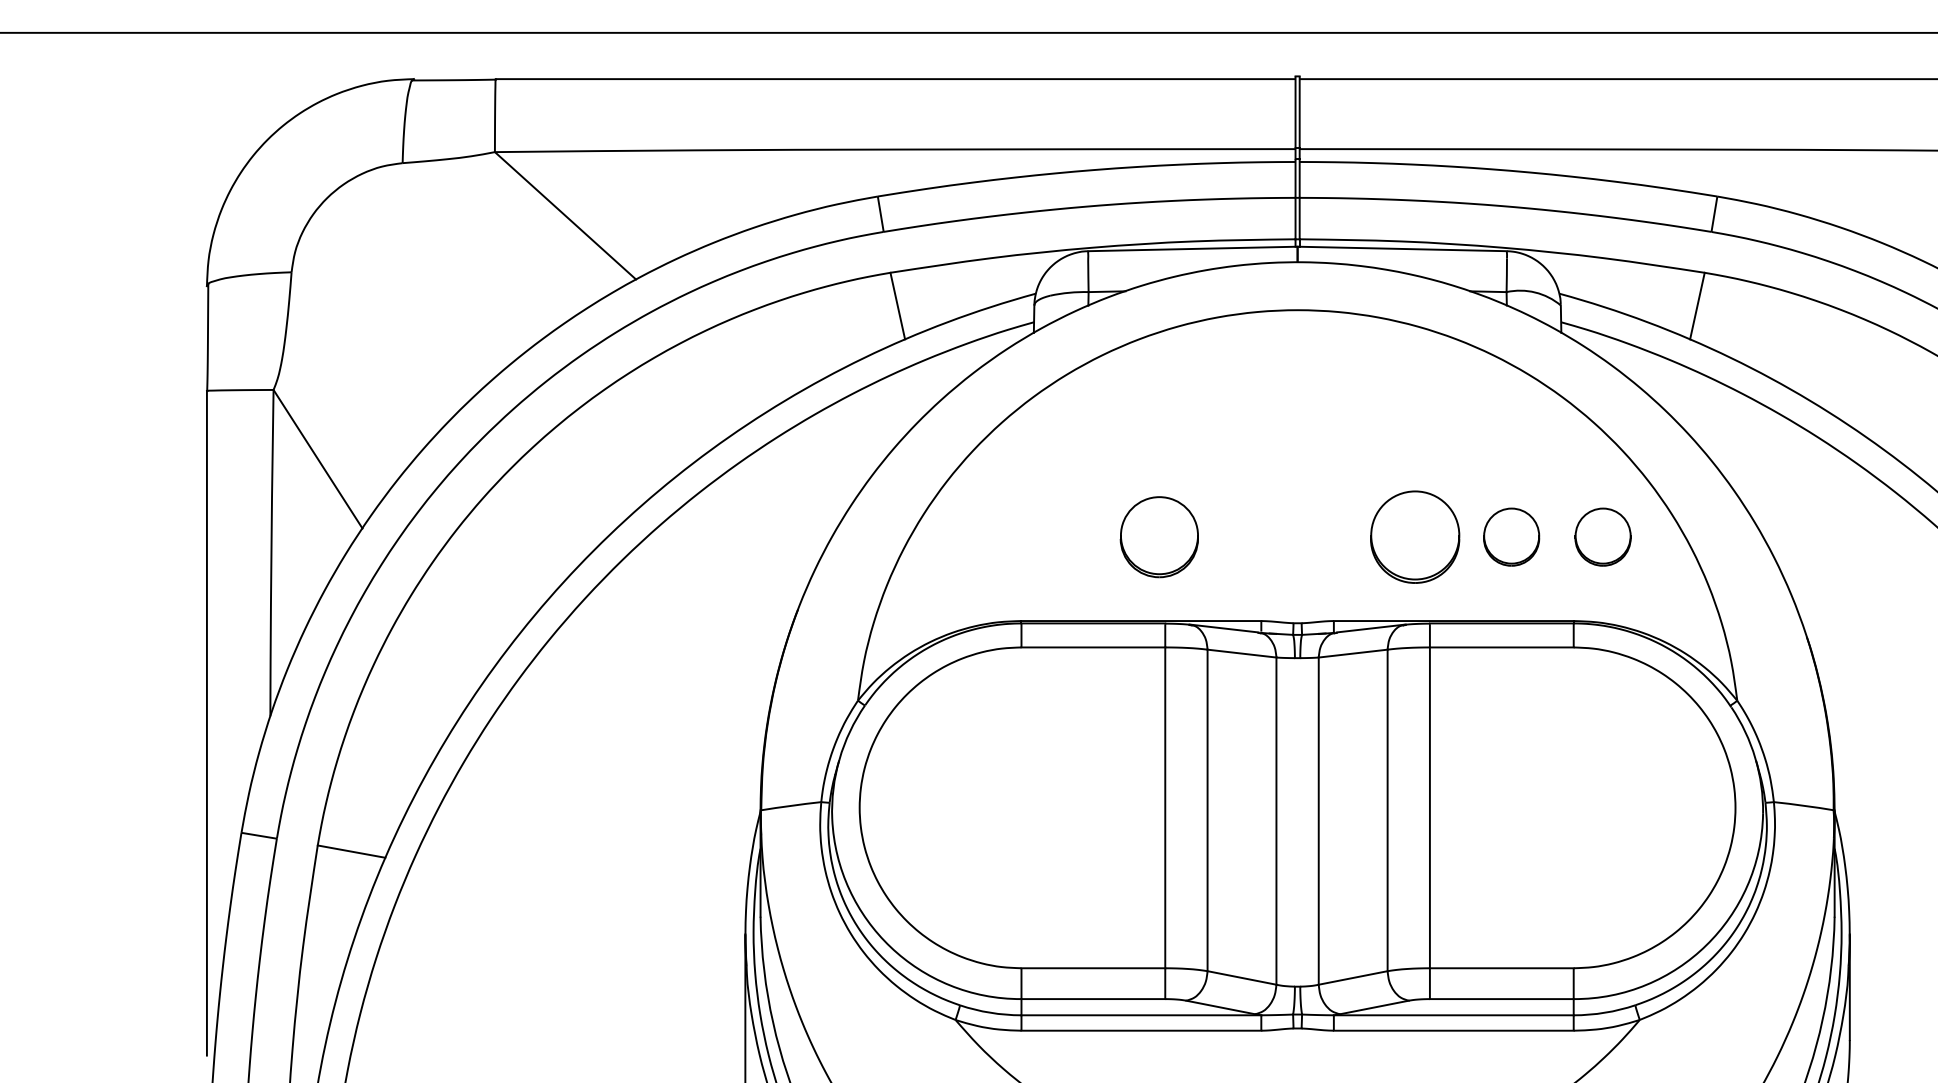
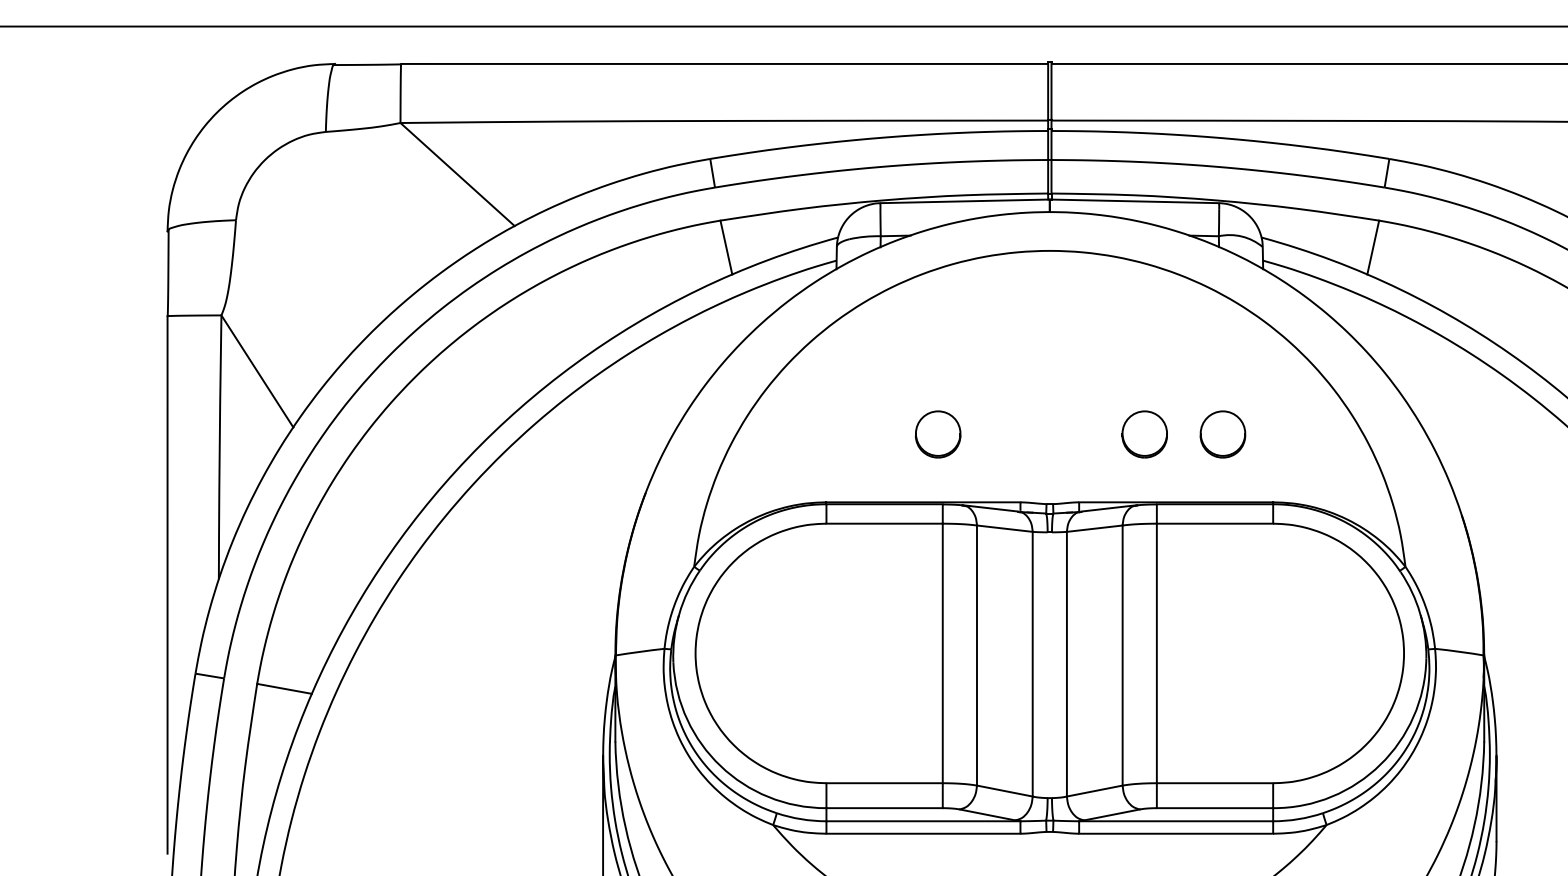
part: (1159, 537) -> (938, 434), size x0.71
part: (1414, 537) -> (1144, 434), size x0.62
part: (1602, 537) -> (1296, 434), removed

